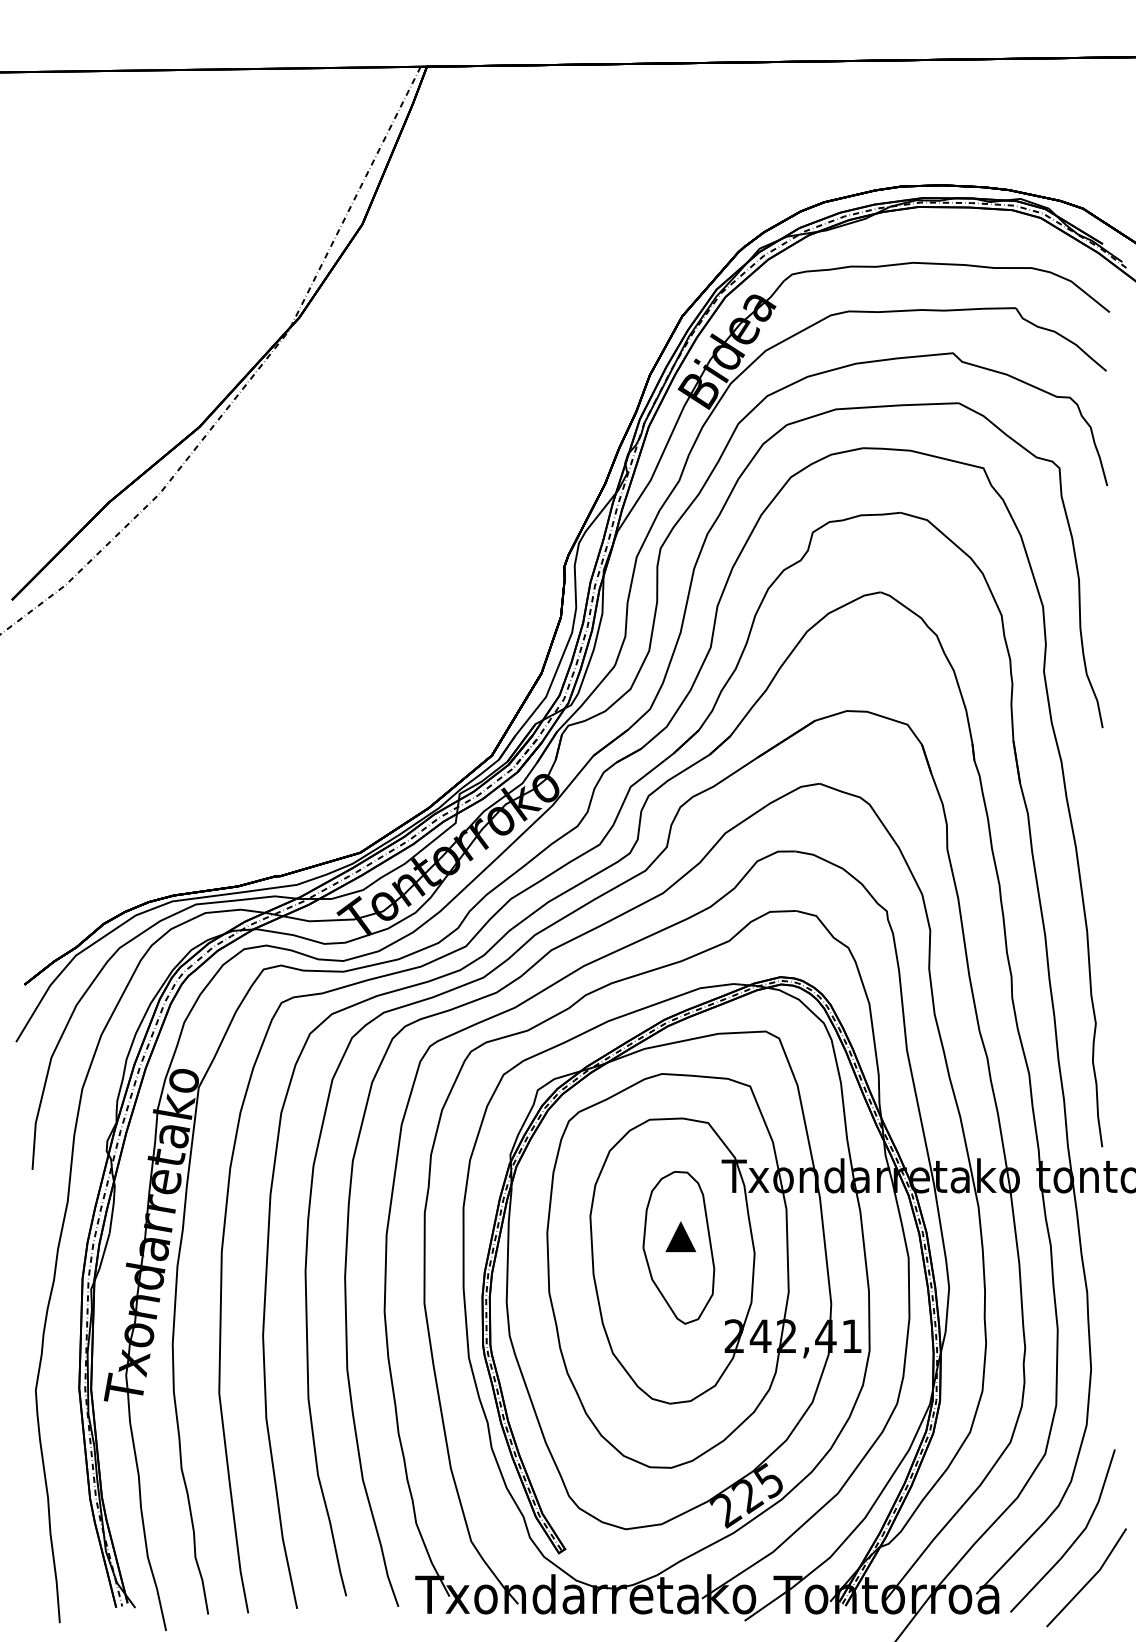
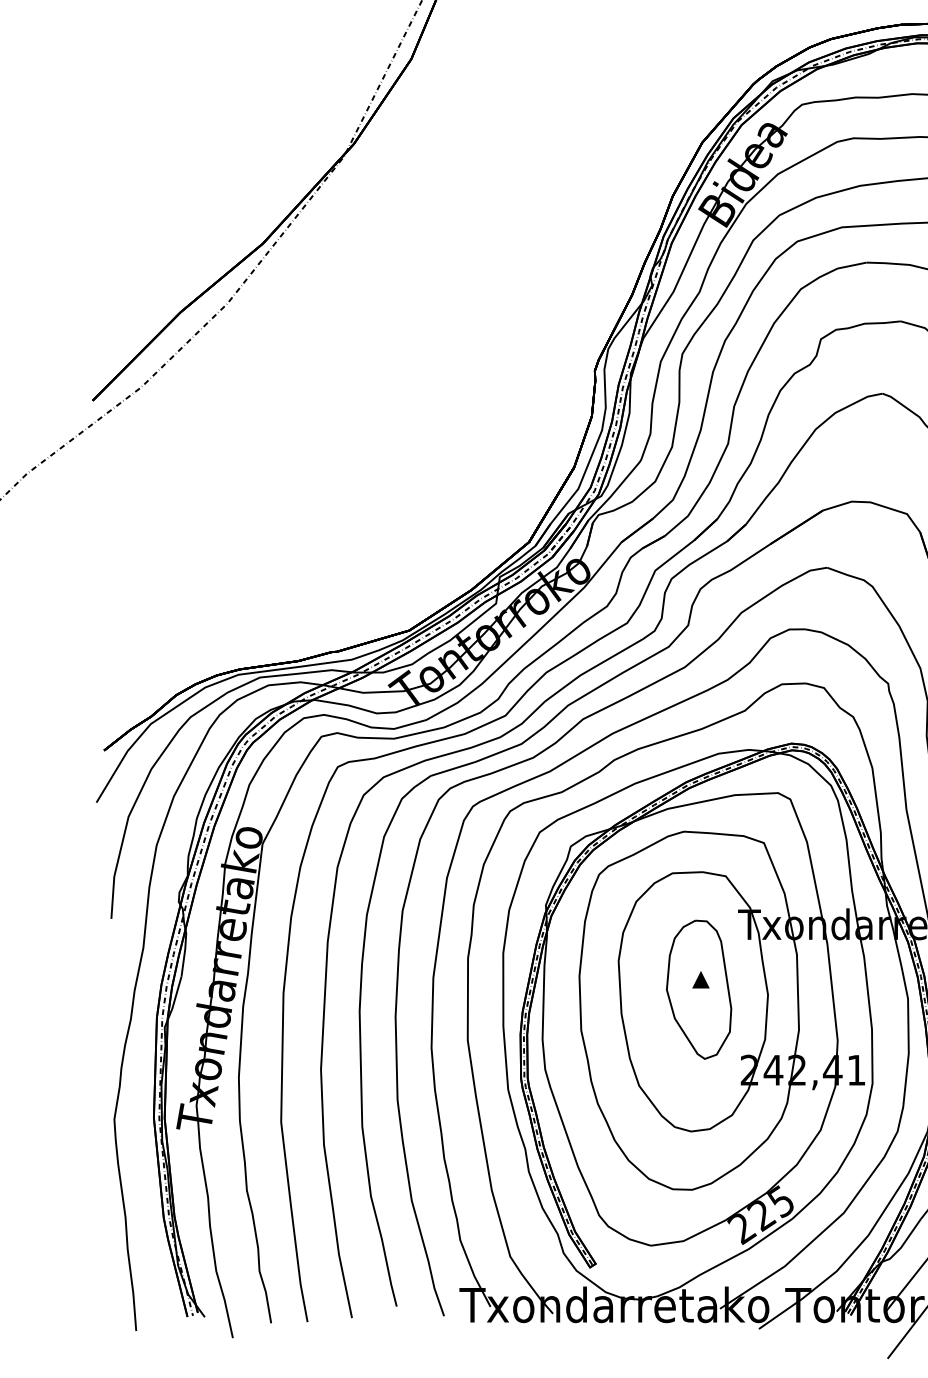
part: (680, 1236) -> (700, 979), size x0.62

